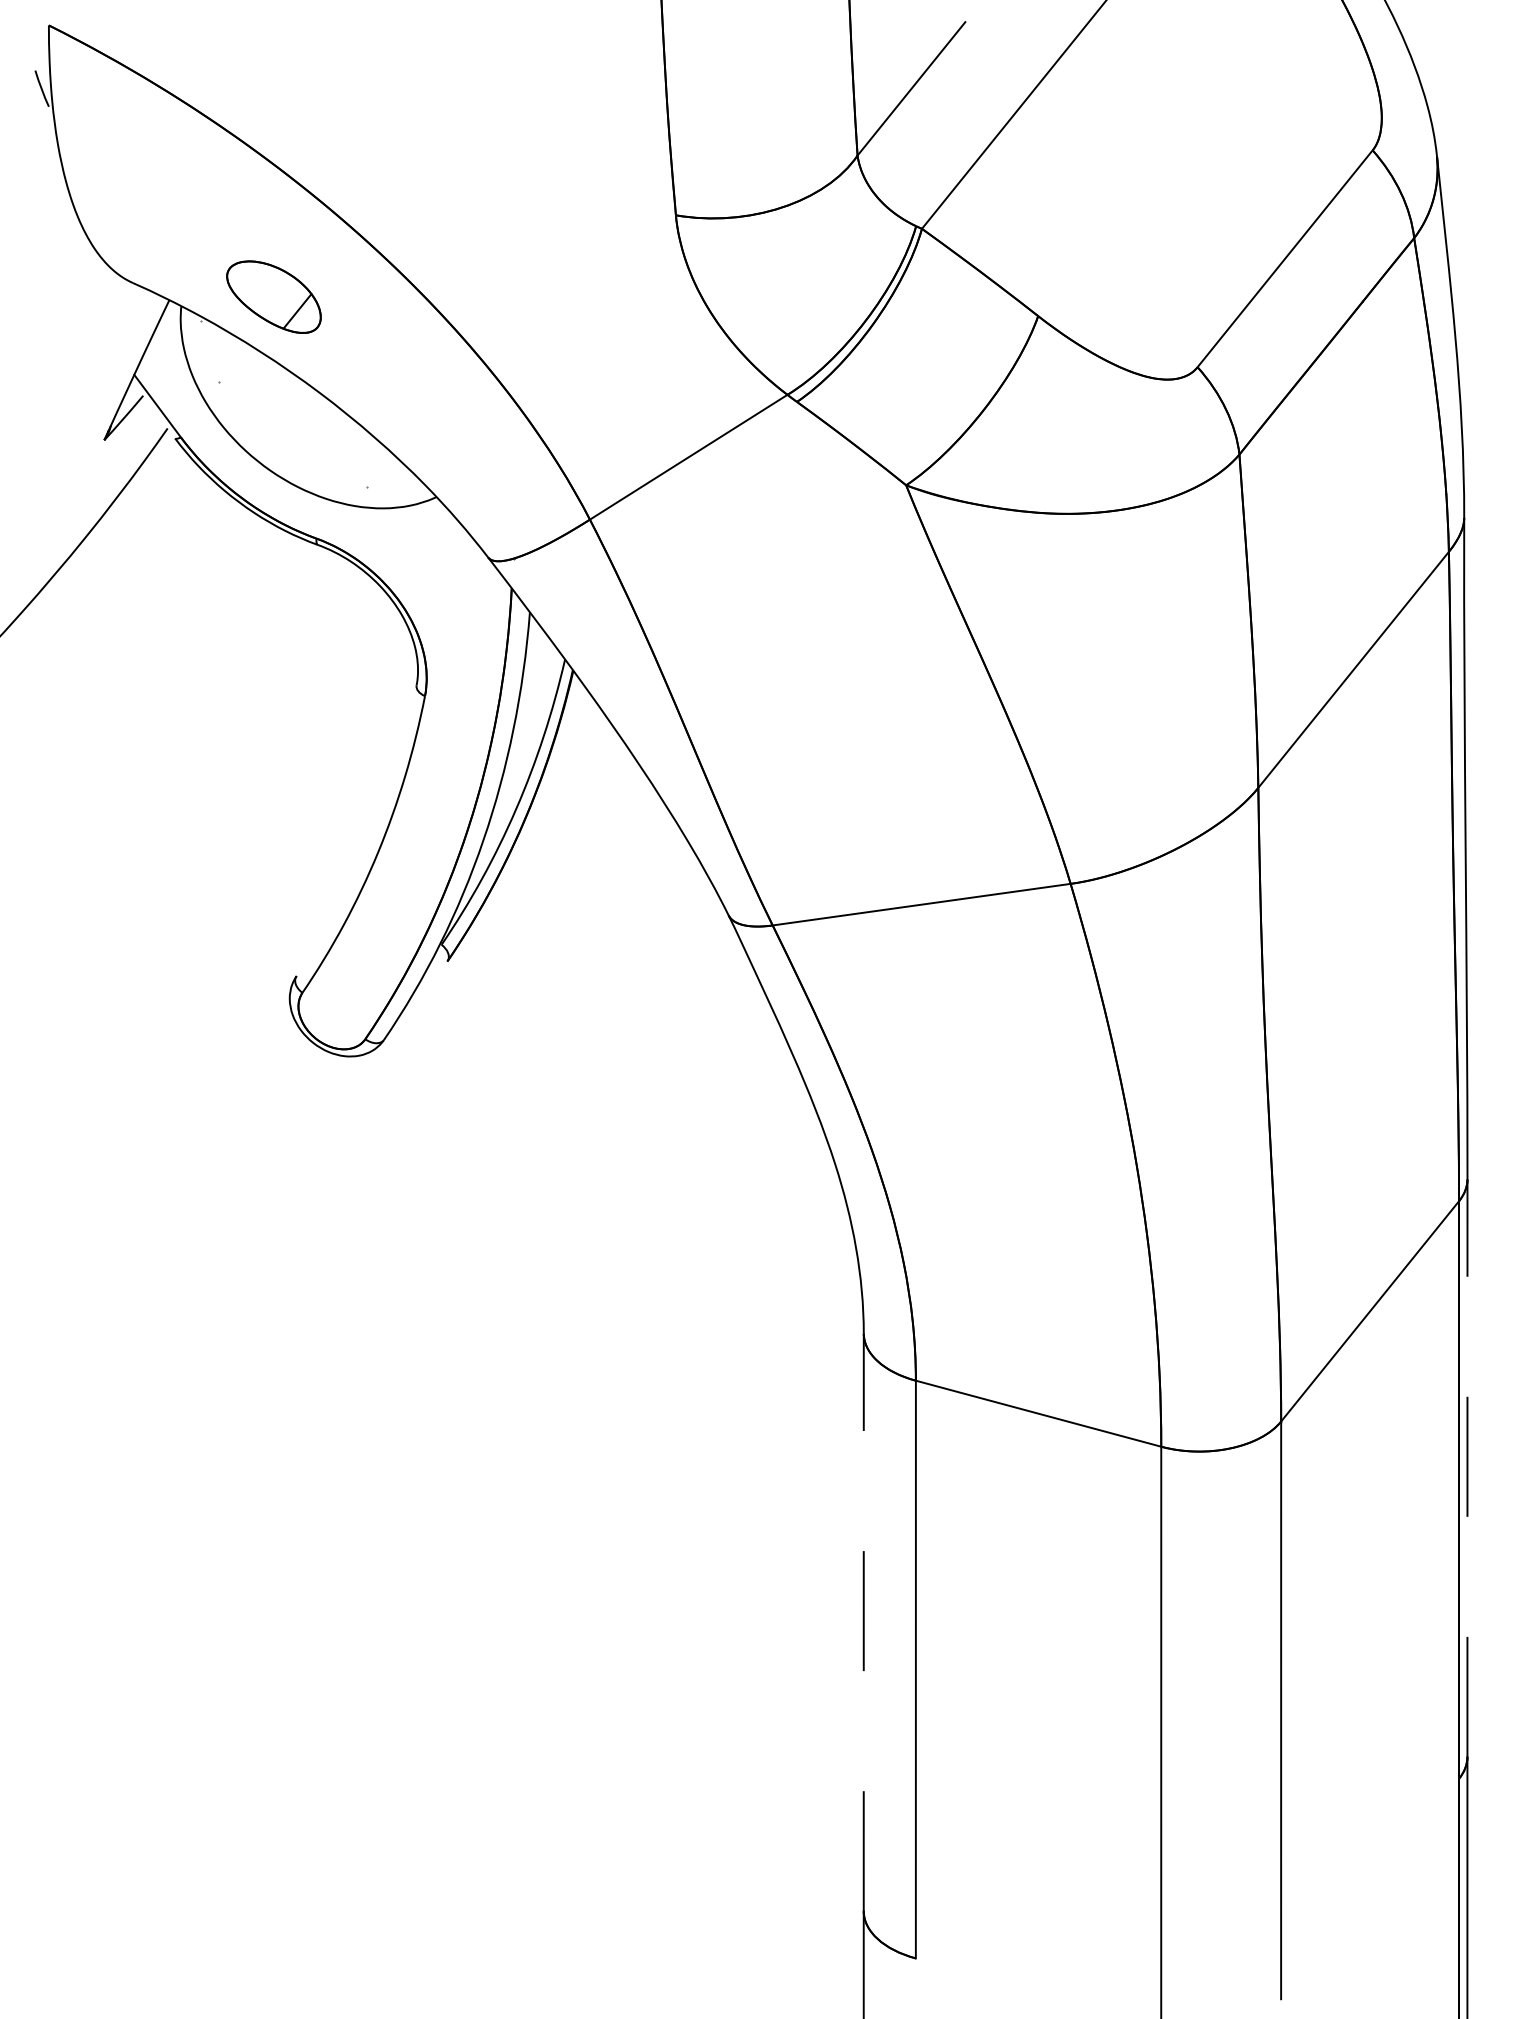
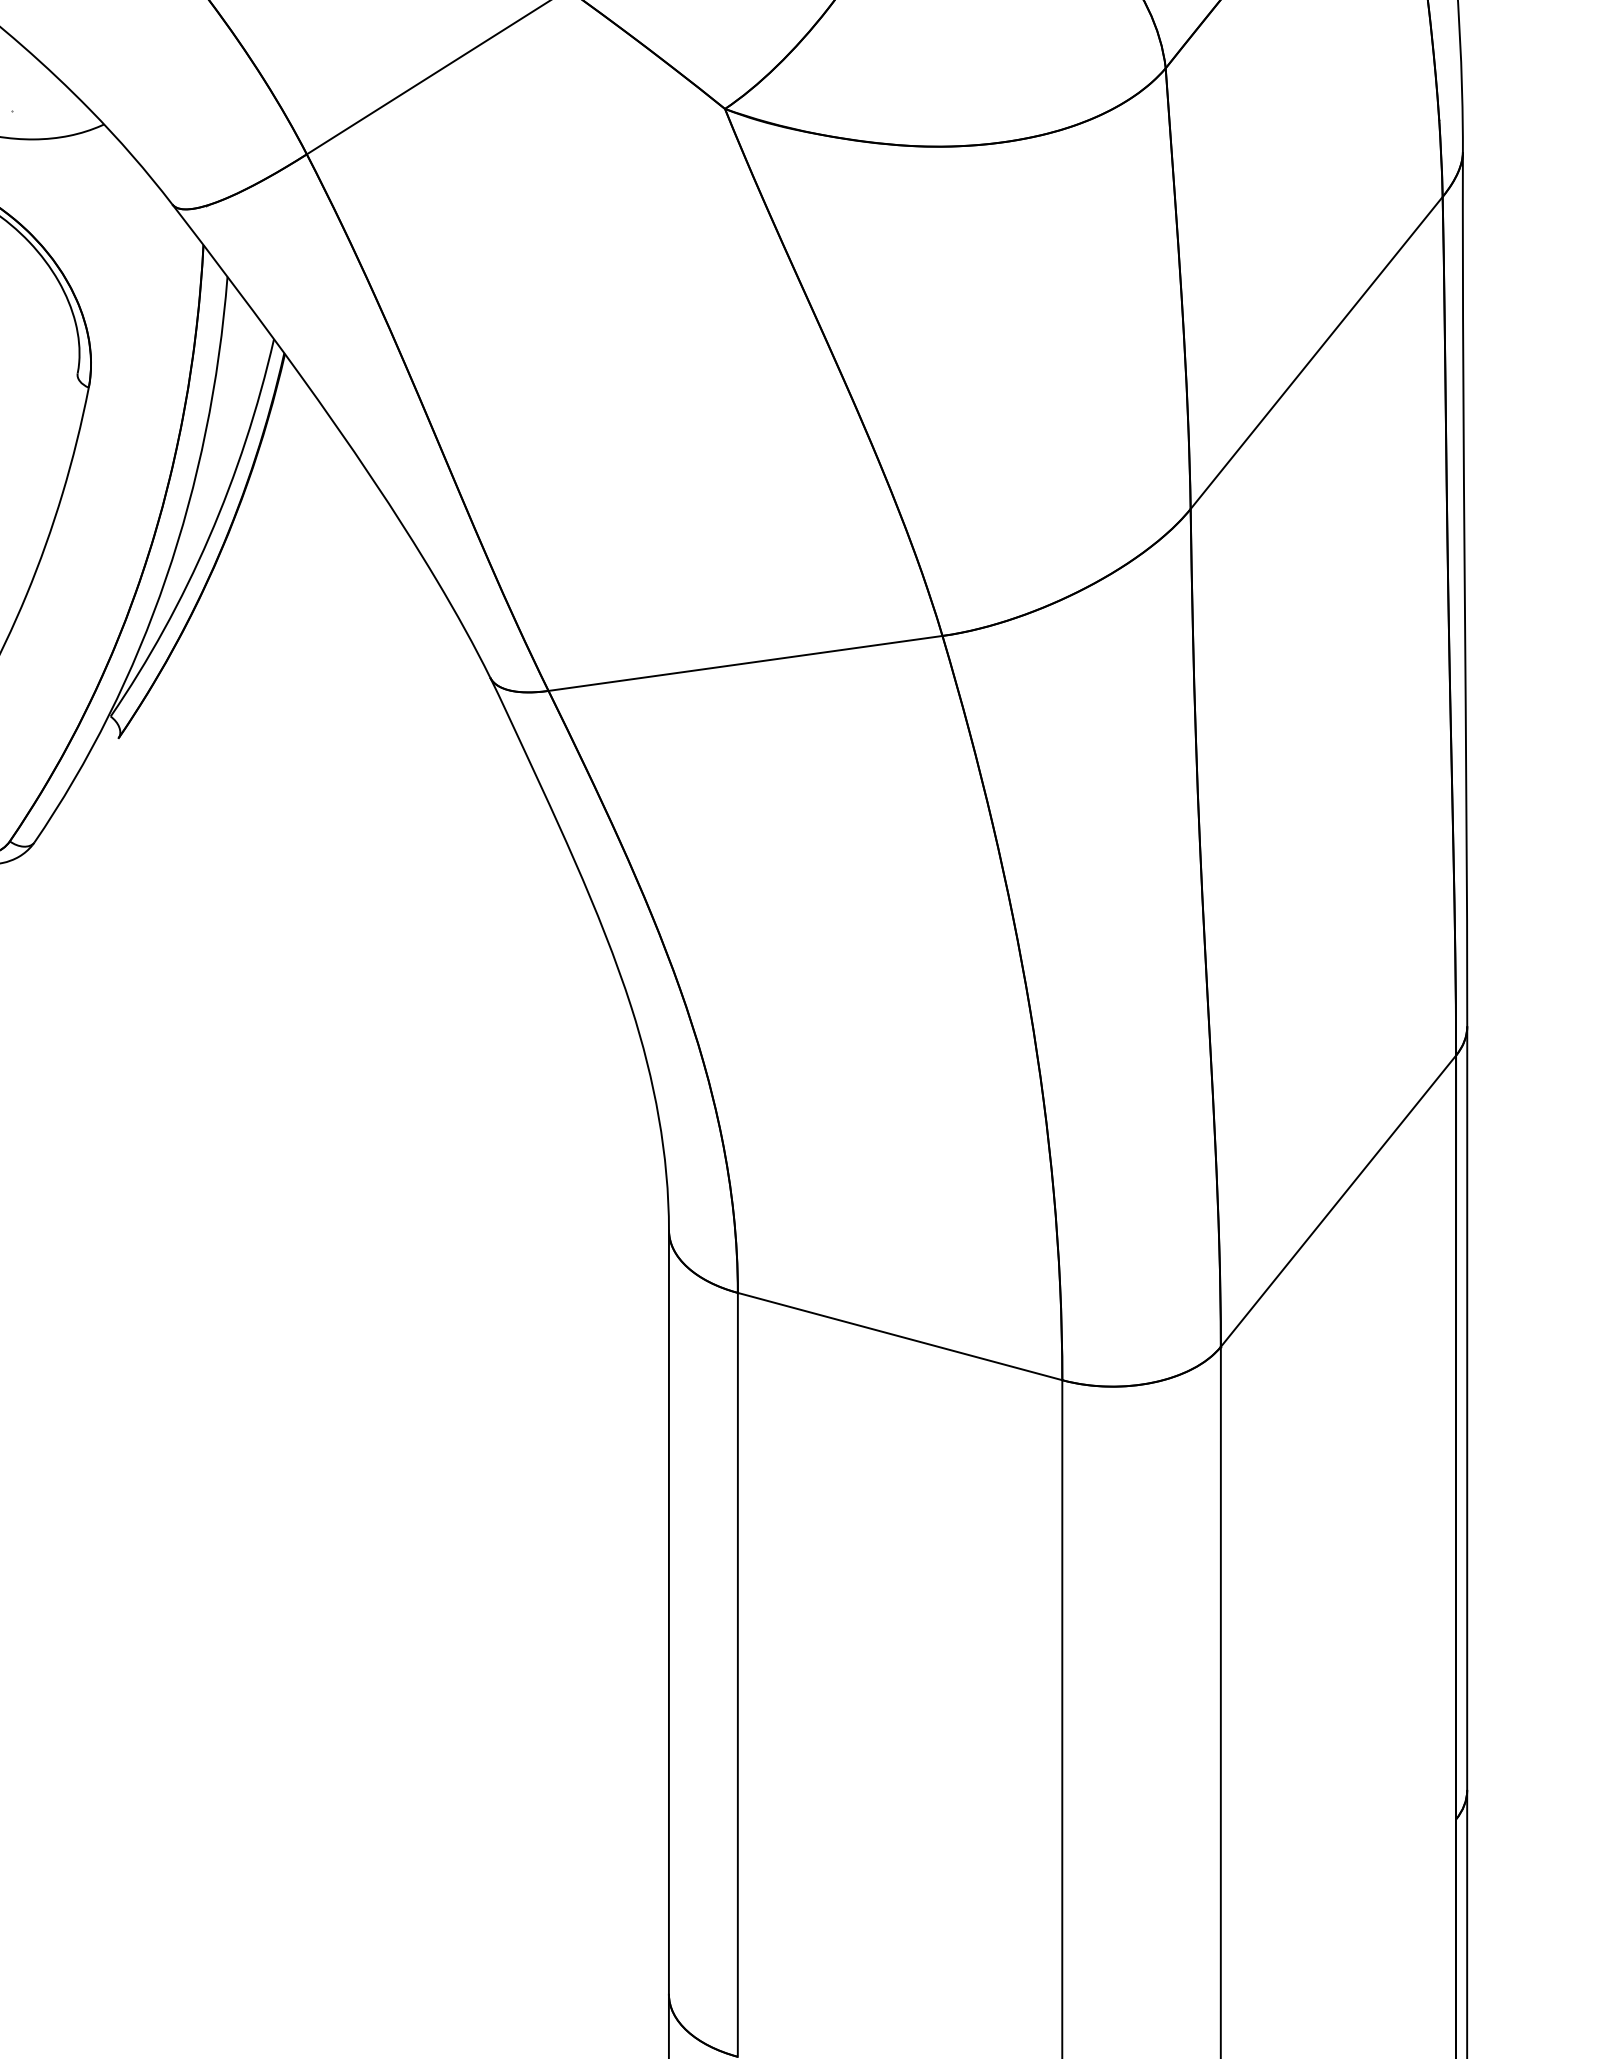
line: (1467, 1468) -> (1467, 1409), dashed -> solid
line: (863, 1622) -> (668, 1612), dashed -> solid

